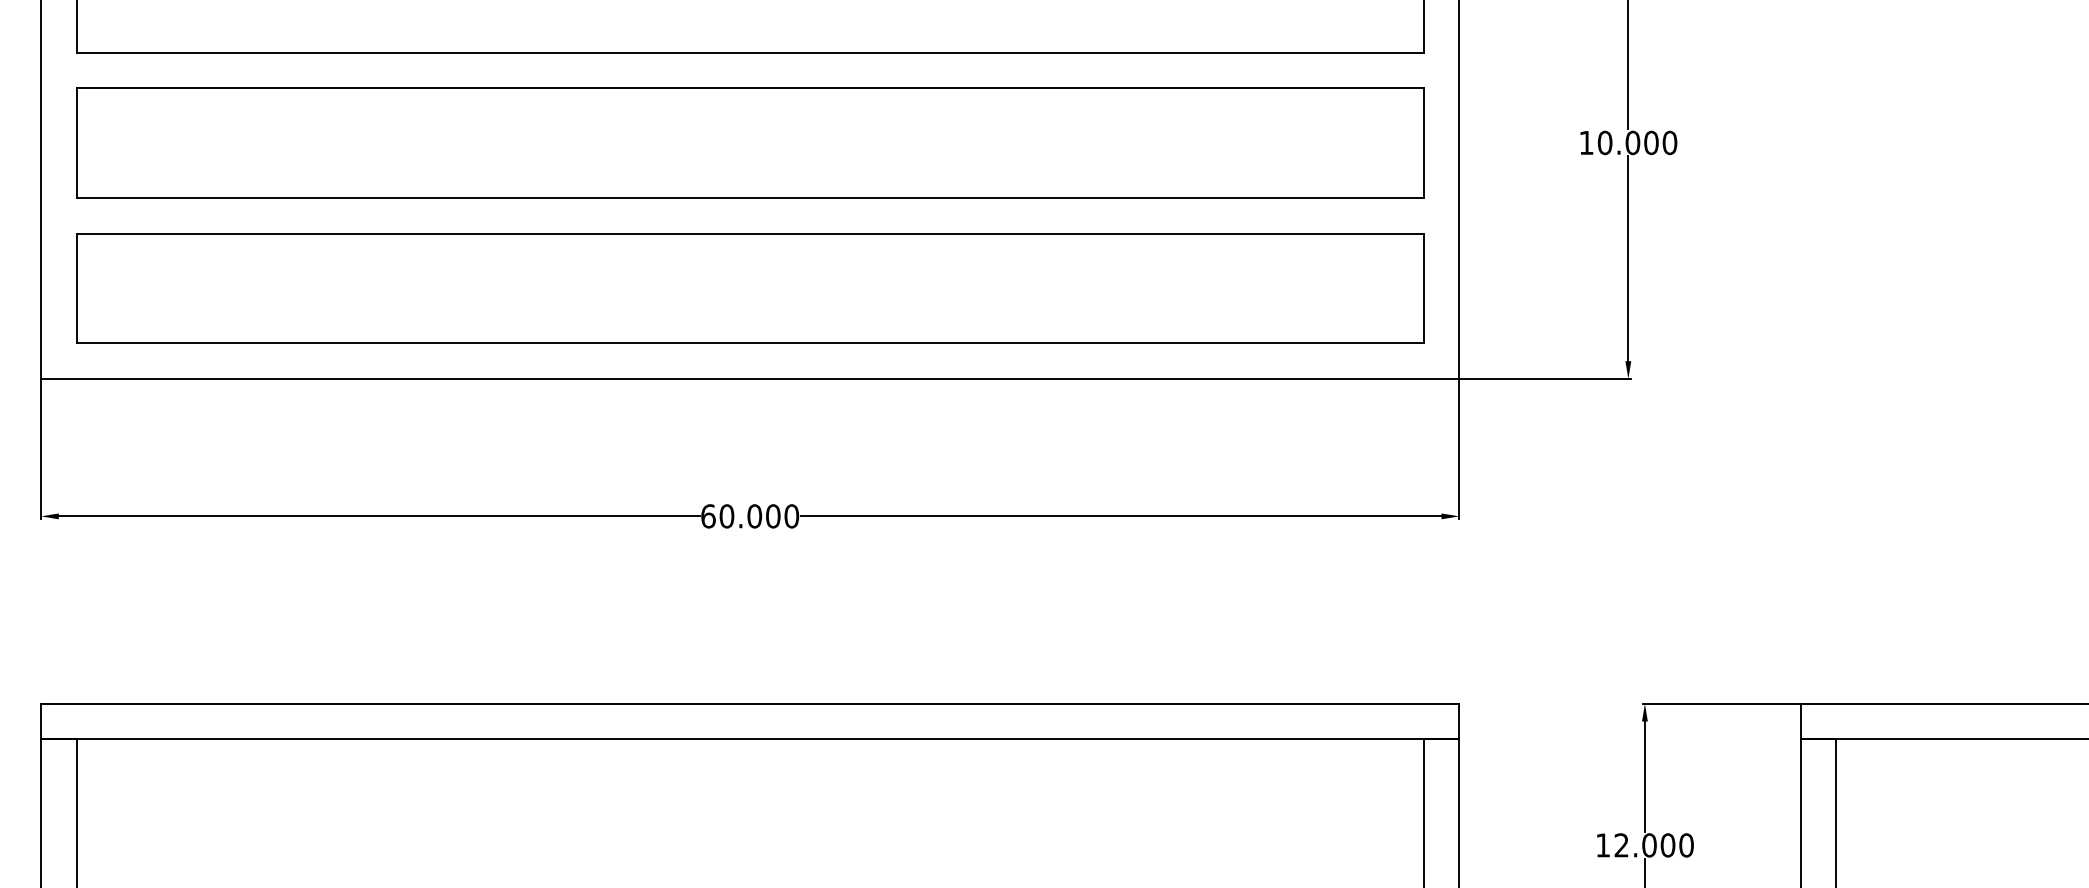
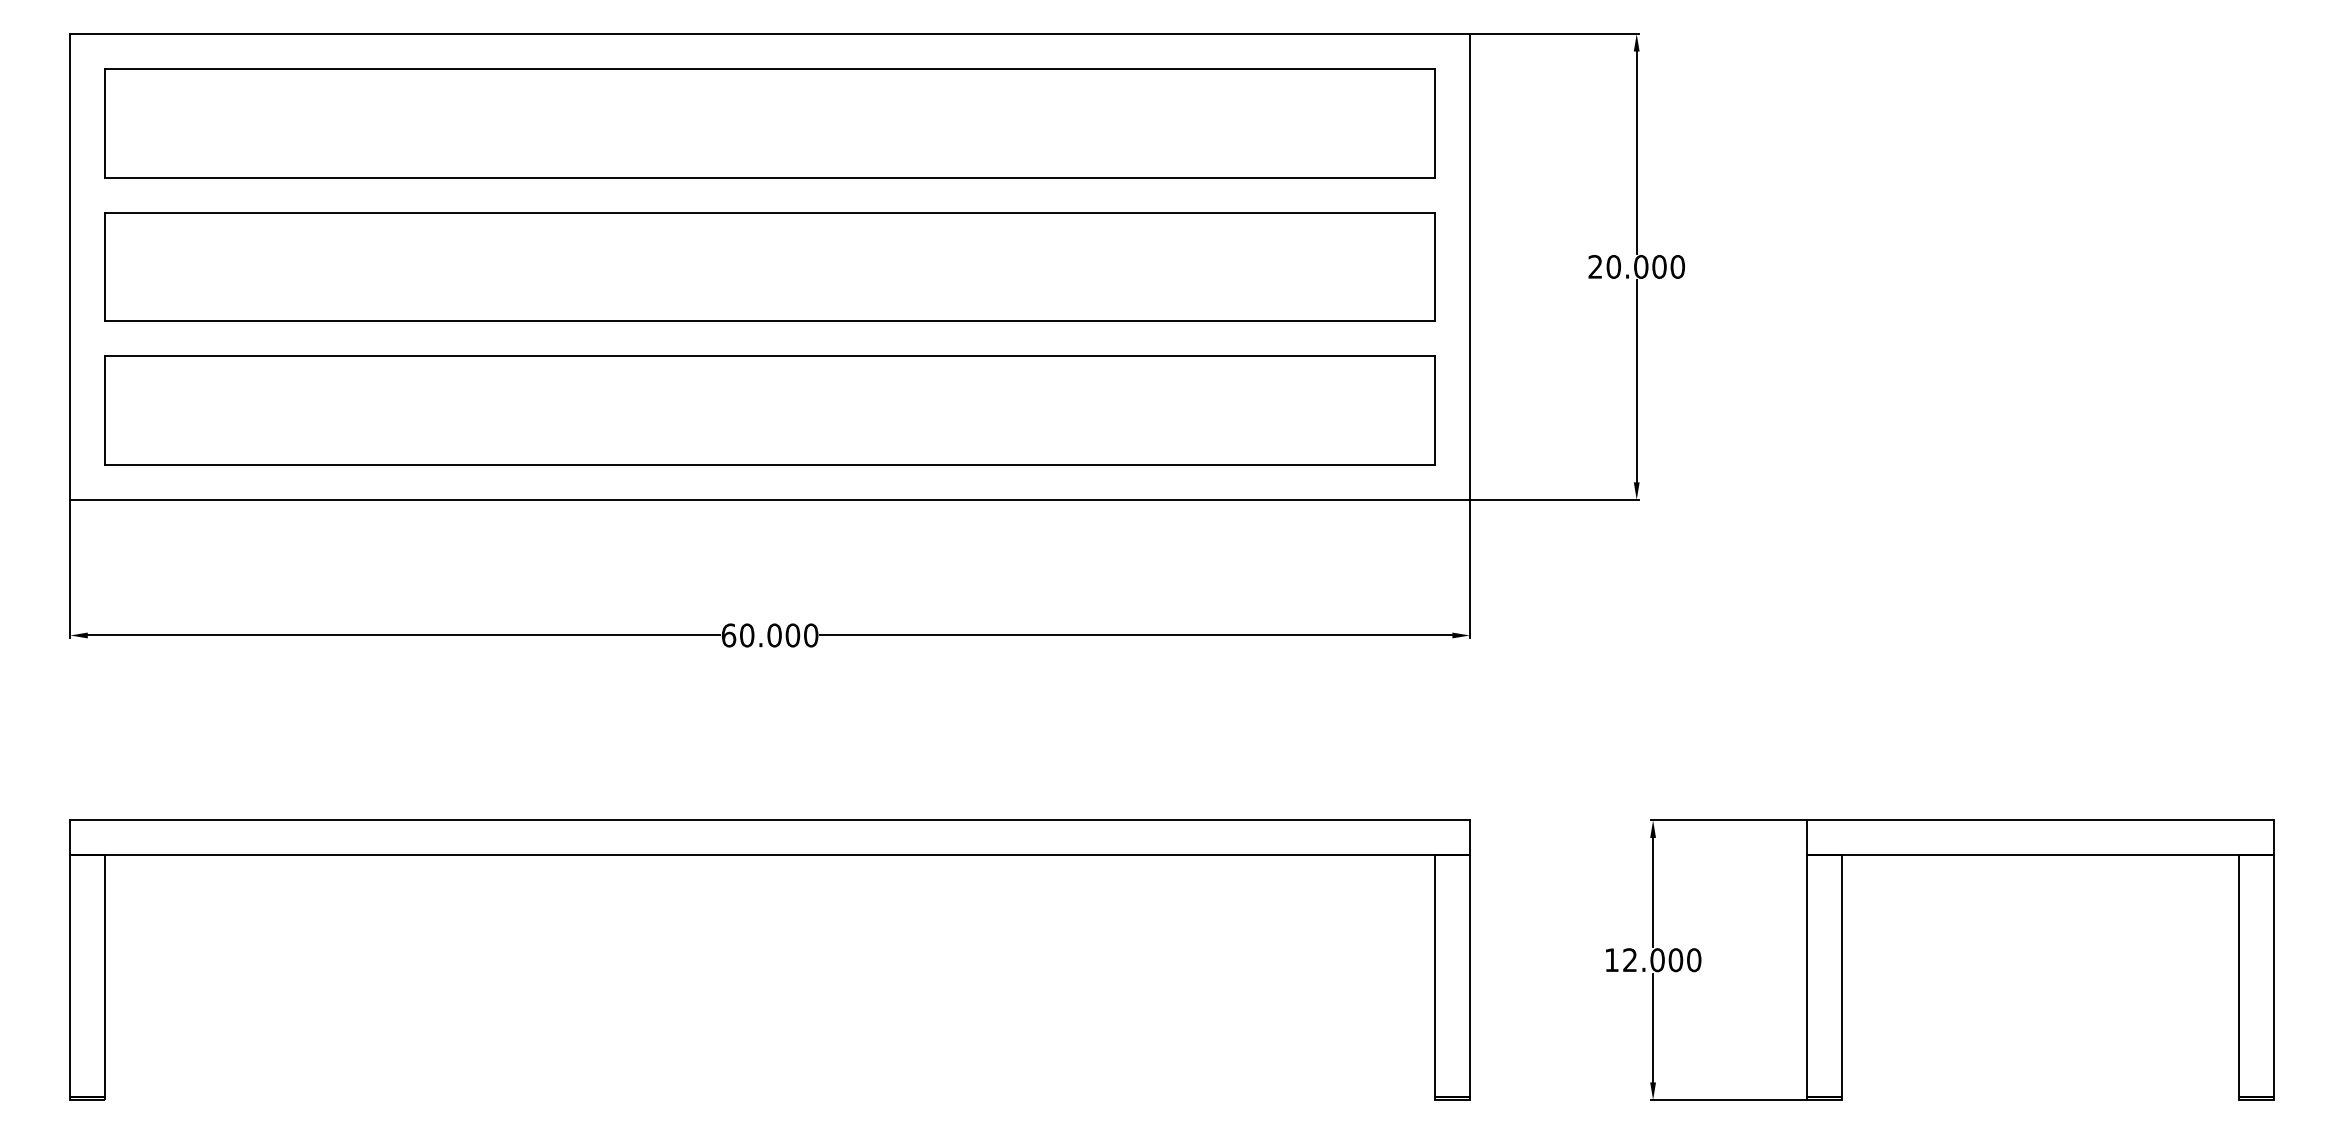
text: (1586, 142) -> (1595, 266), 10.000 -> 20.000

